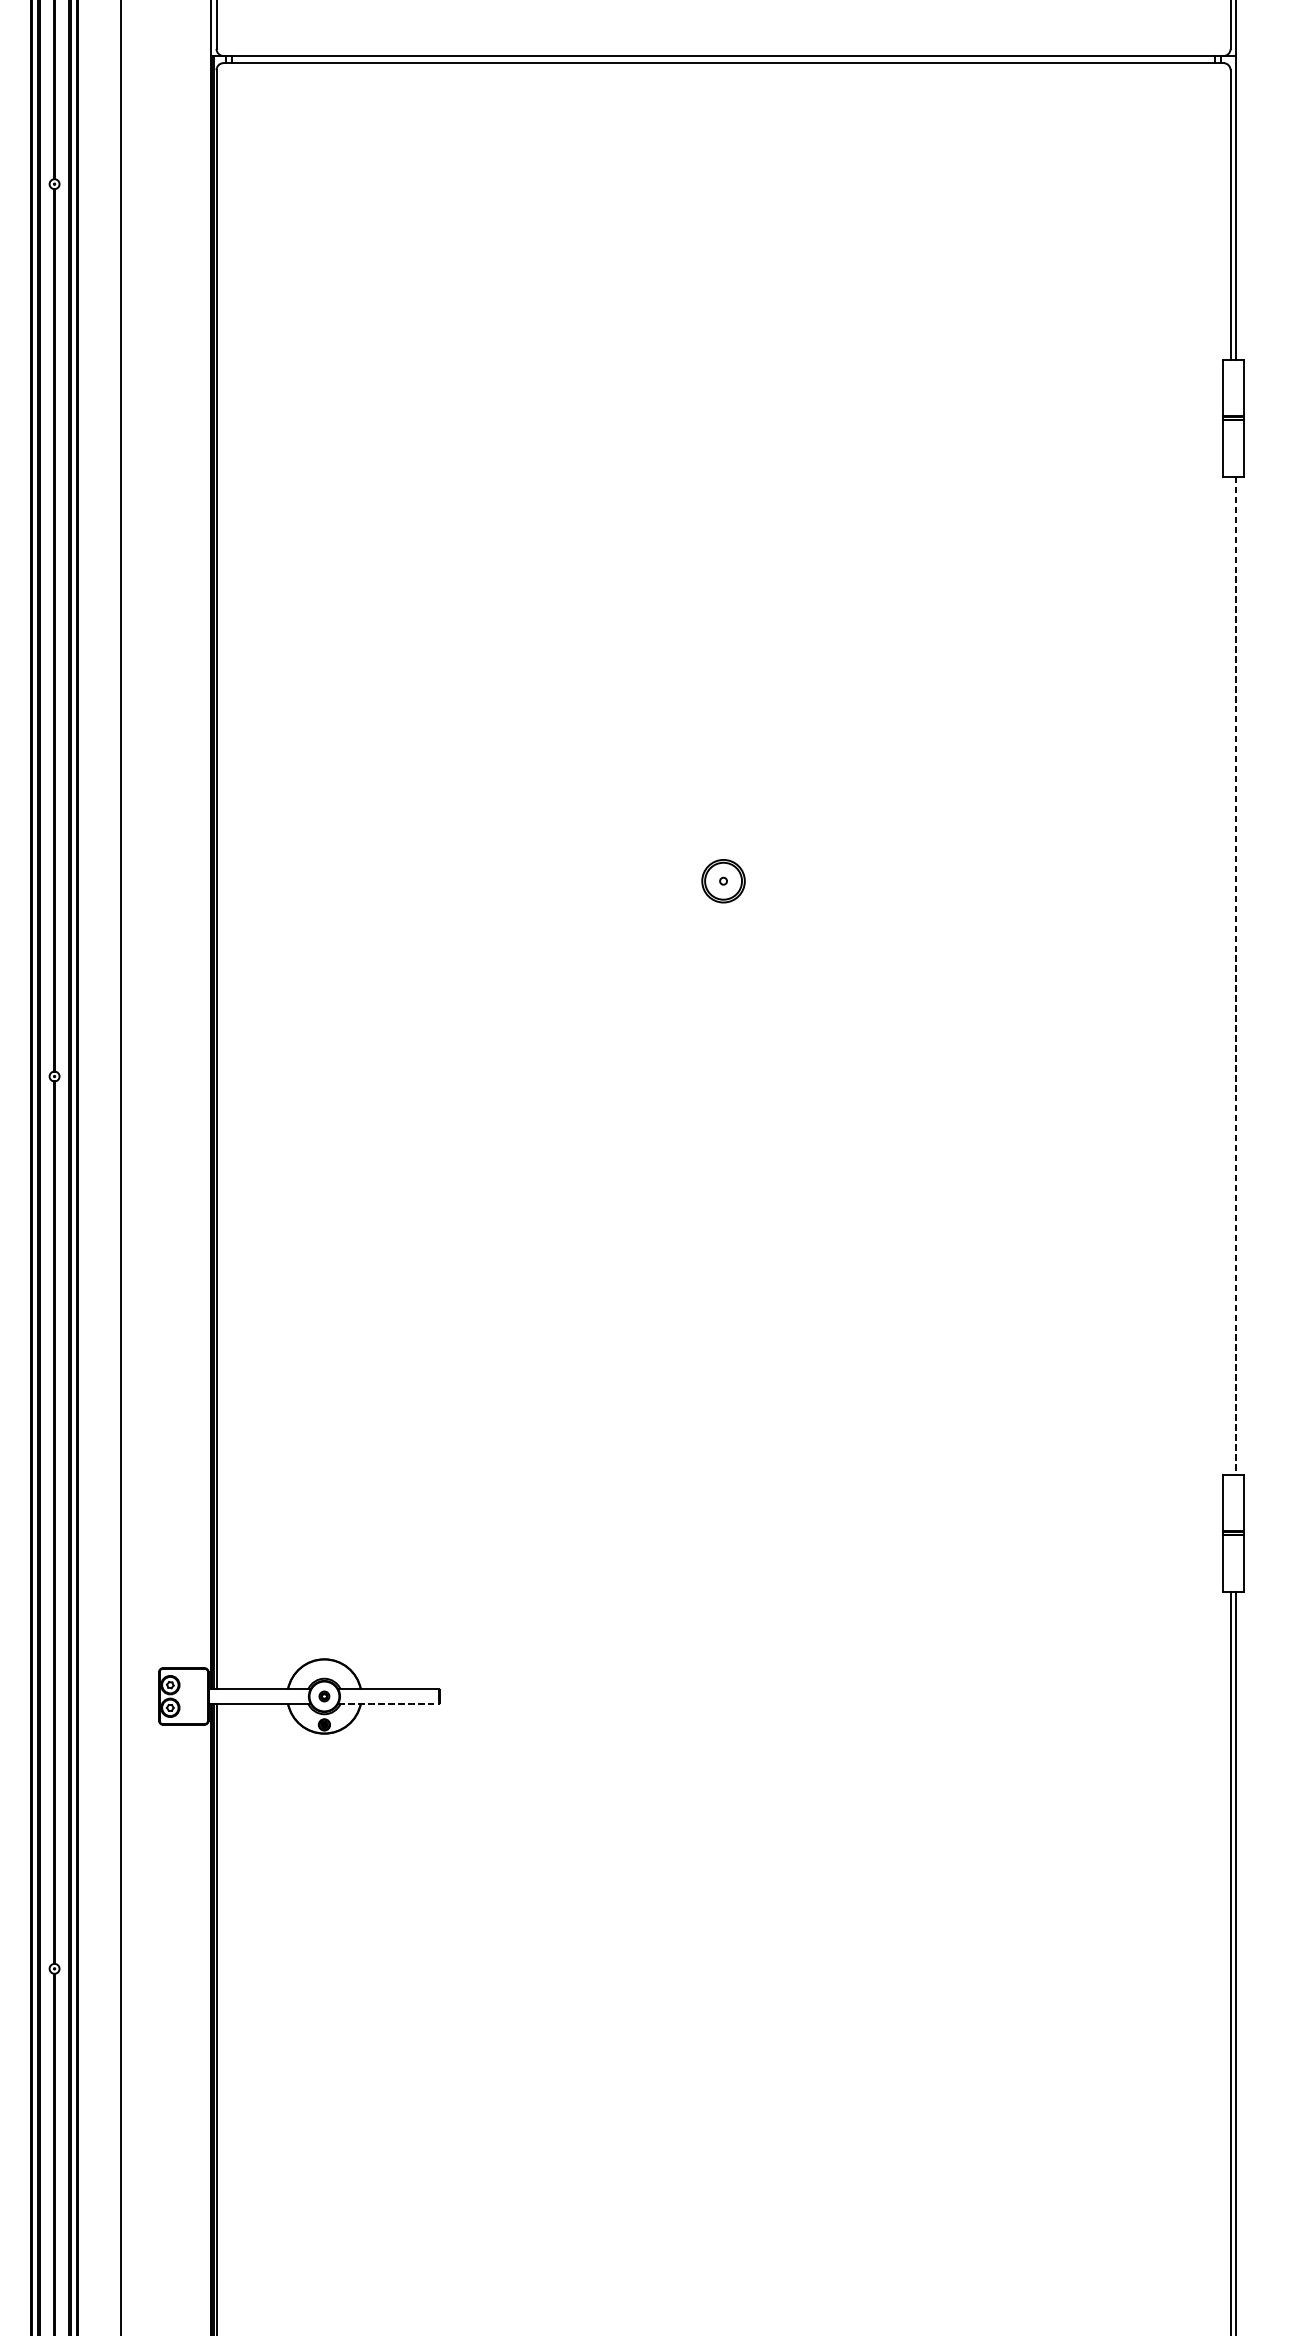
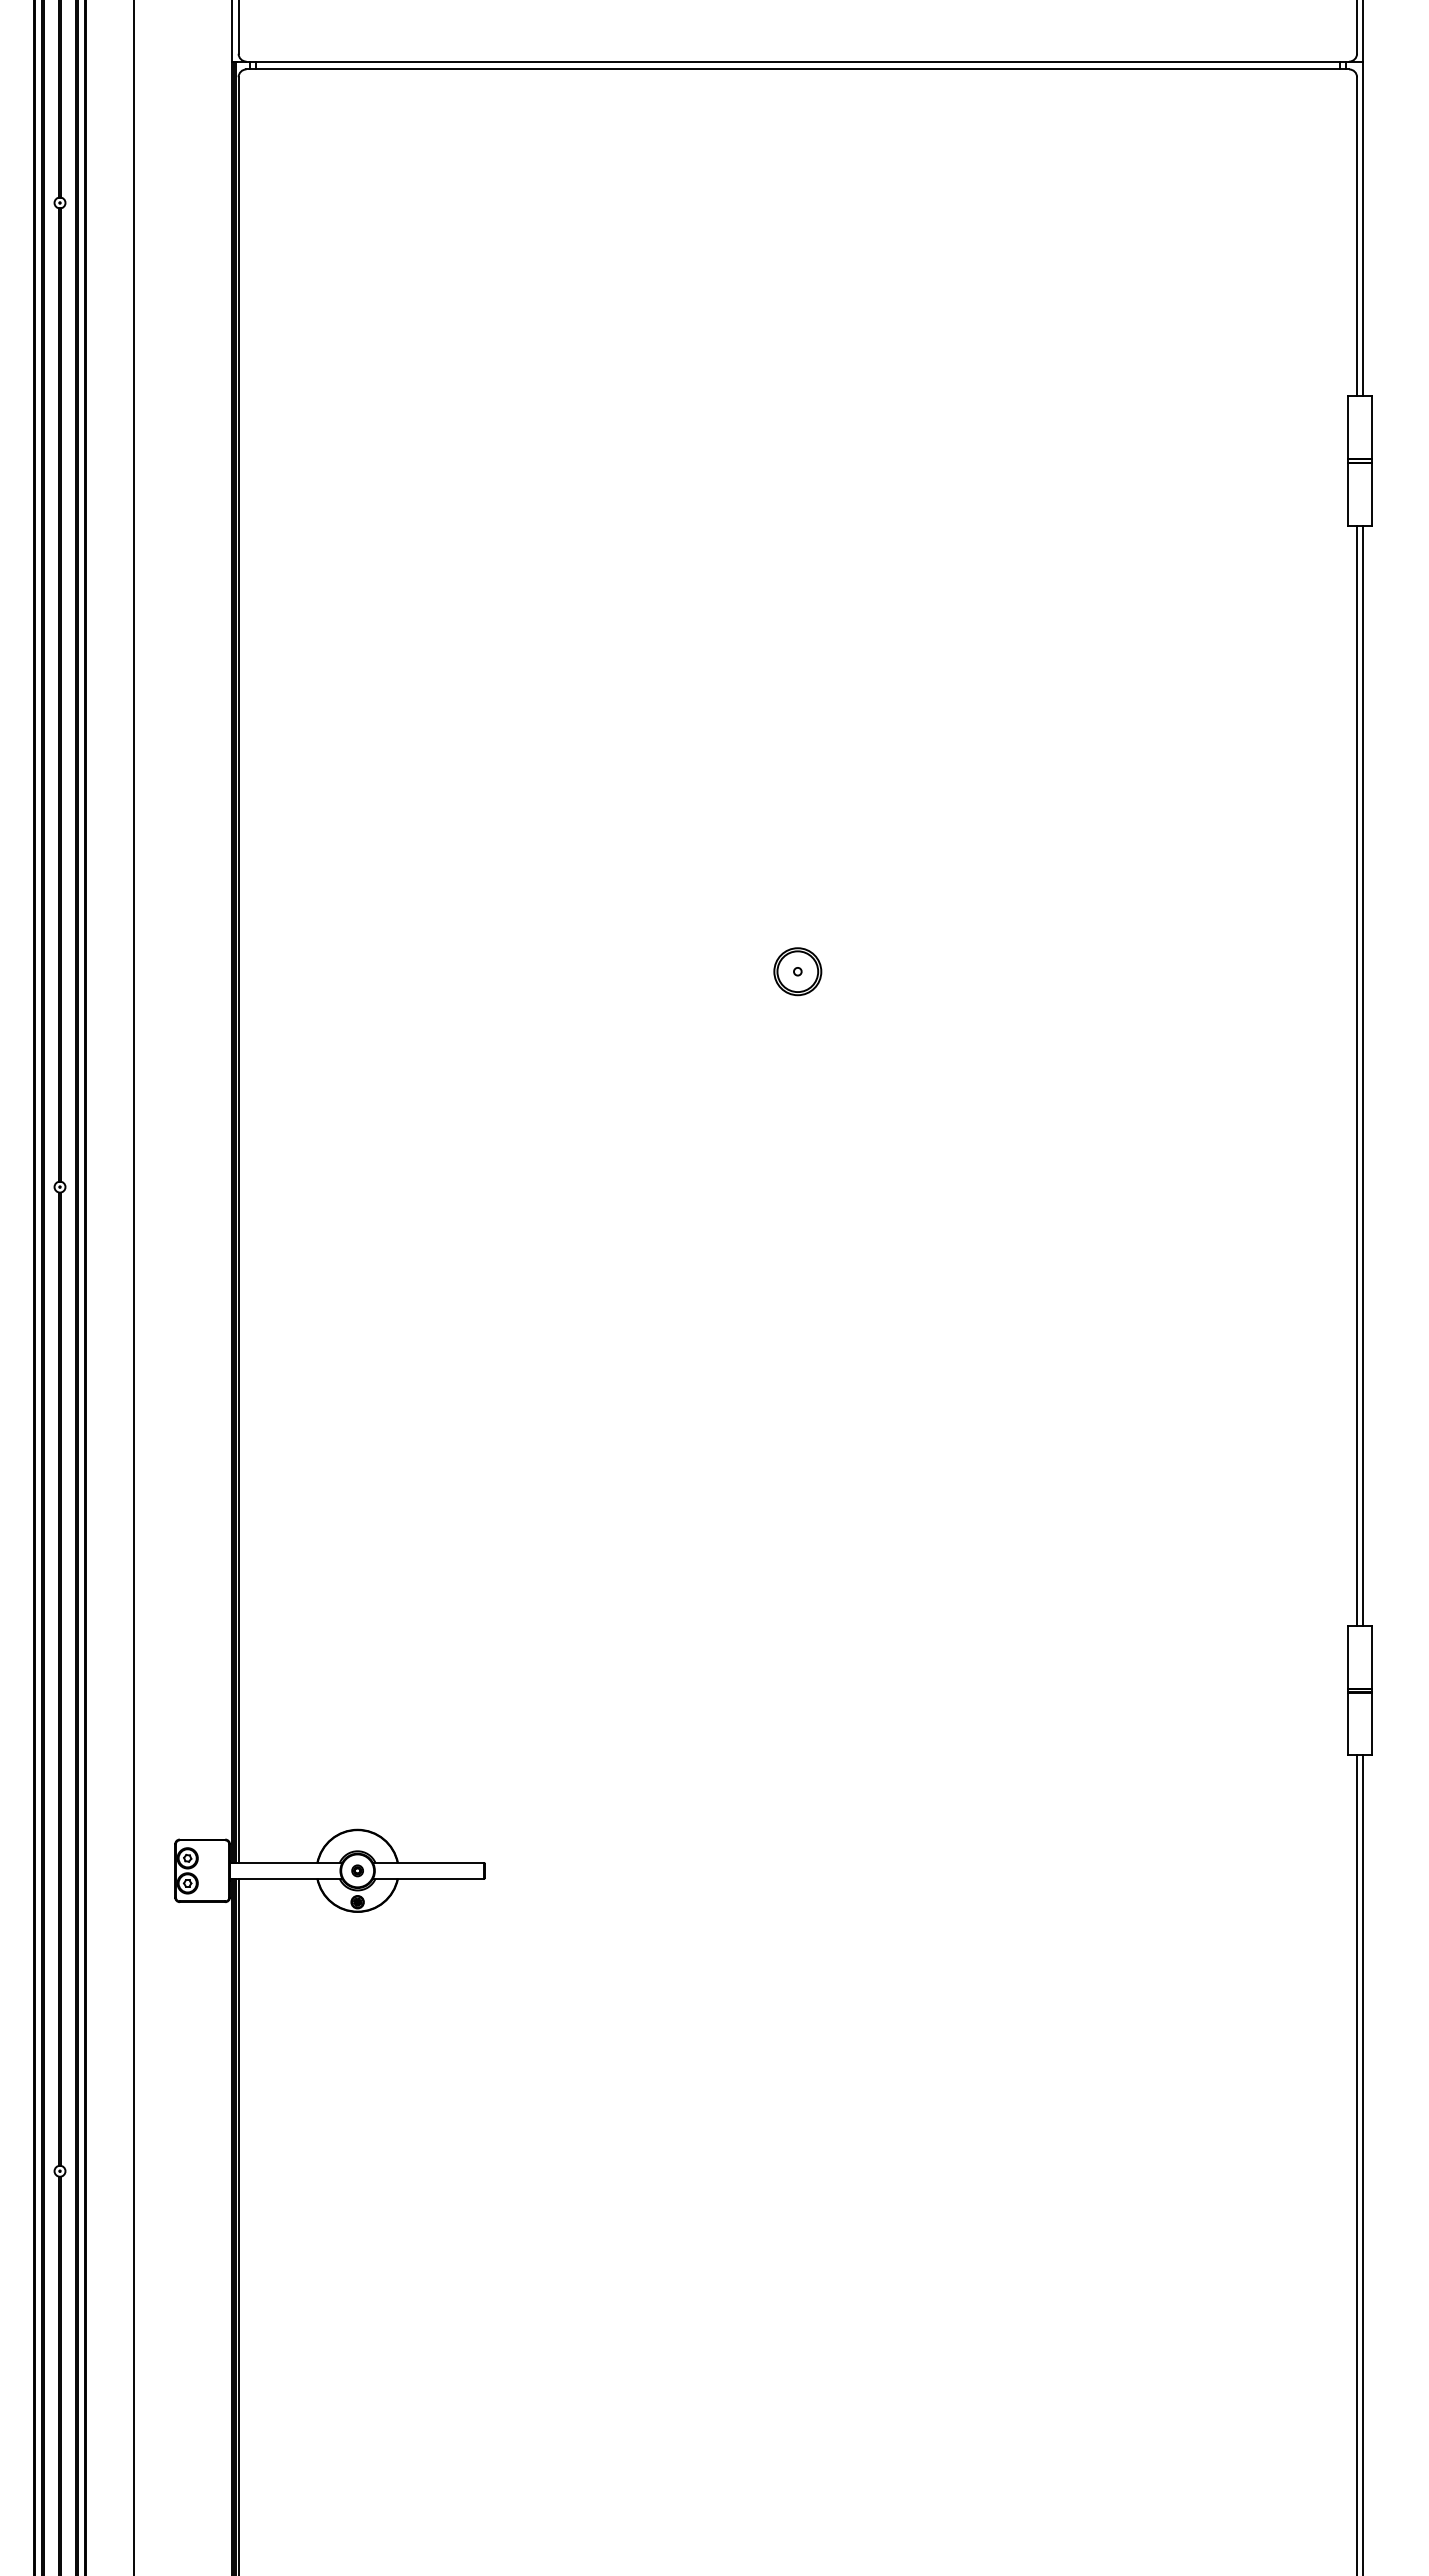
line: (1231, 975) -> (1357, 1075), added
line: (1236, 976) -> (1363, 1076), dashed -> solid
line: (388, 1703) -> (428, 1878), dashed -> solid

